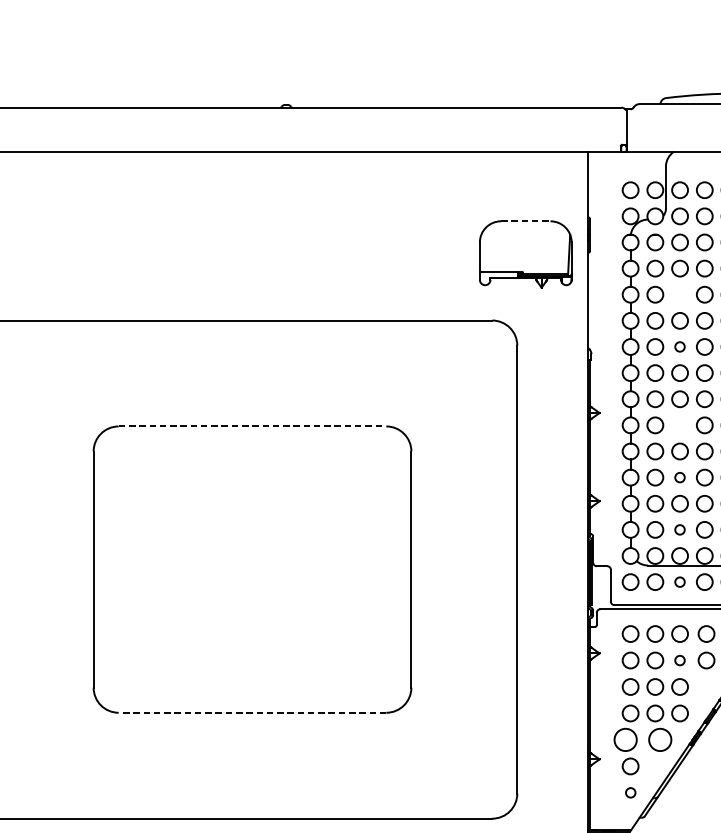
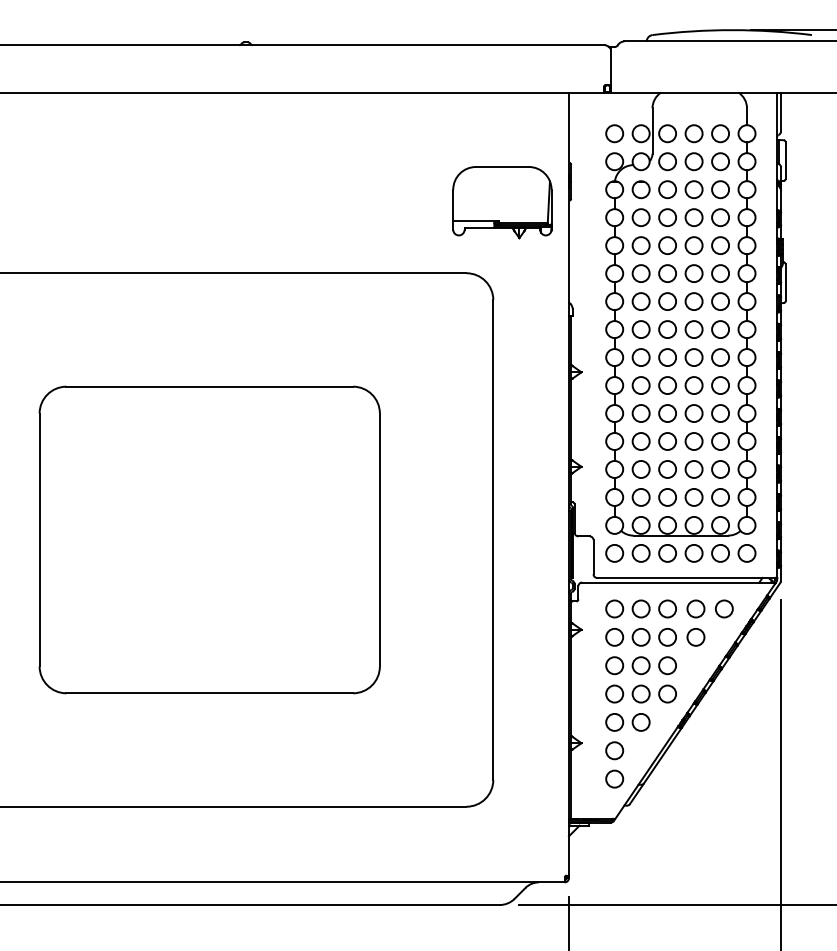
line: (525, 221) -> (502, 167), dashed -> solid
circle: (679, 294) -> (667, 245), added
circle: (679, 346) -> (667, 301), size x1.67
circle: (679, 425) -> (667, 385), added
line: (253, 426) -> (210, 386), dashed -> solid
circle: (679, 477) -> (667, 441), size x1.67
circle: (679, 529) -> (667, 497), size x1.67
circle: (679, 582) -> (667, 553), size x1.67
circle: (679, 660) -> (667, 637), size x1.67
line: (252, 712) -> (209, 693), dashed -> solid
part: (642, 740) -> (627, 722), size x0.71
circle: (630, 792) -> (614, 778), size x1.67

